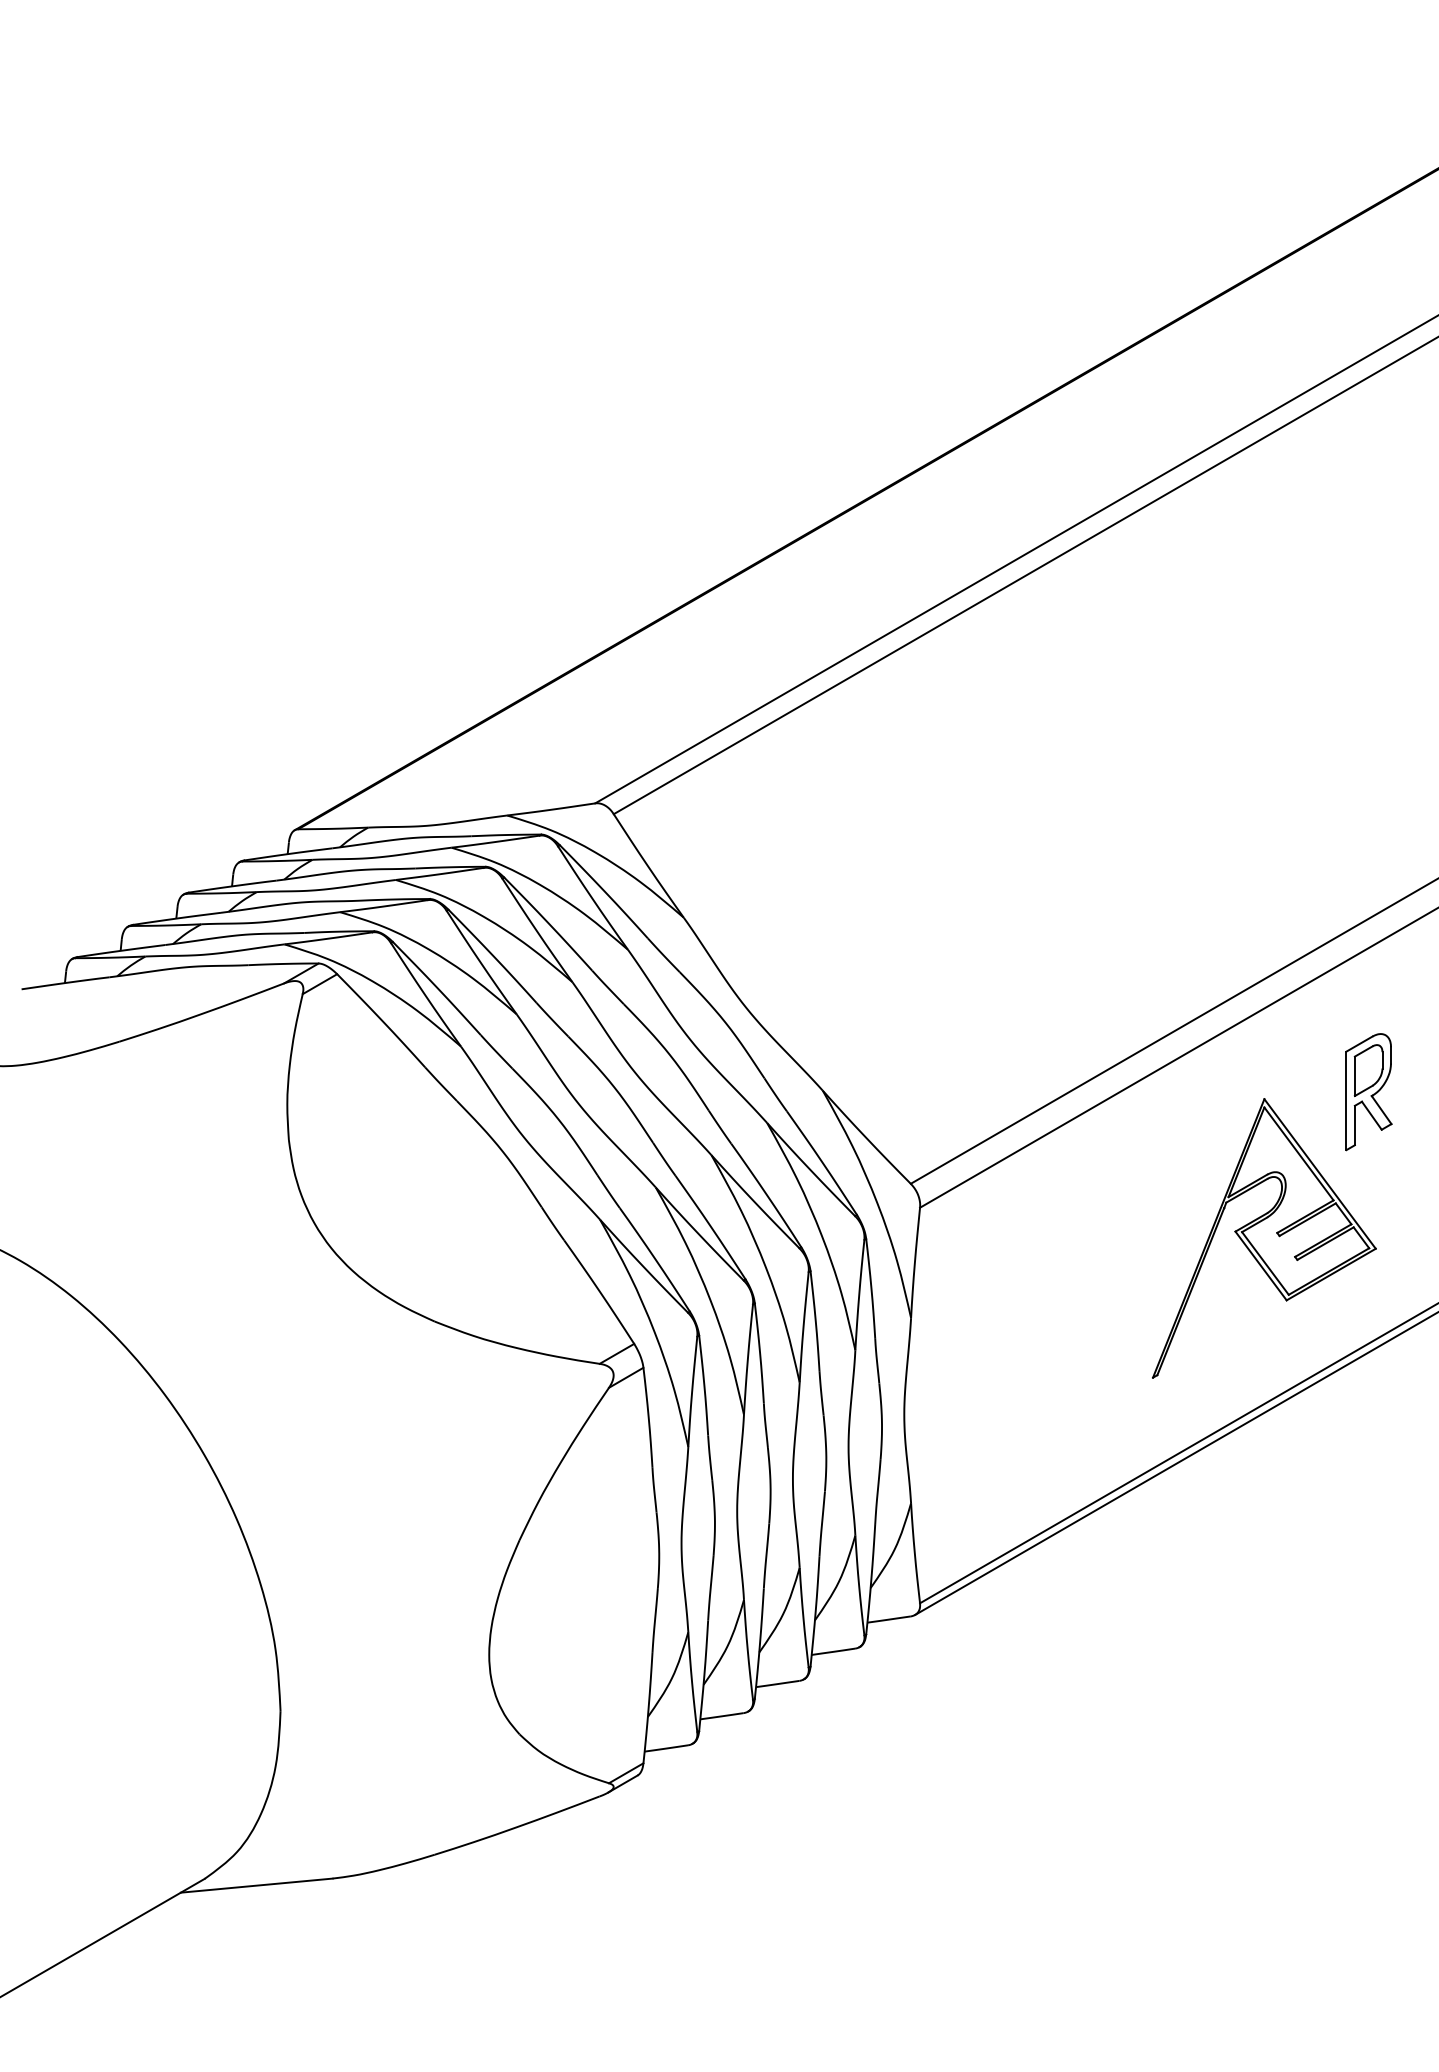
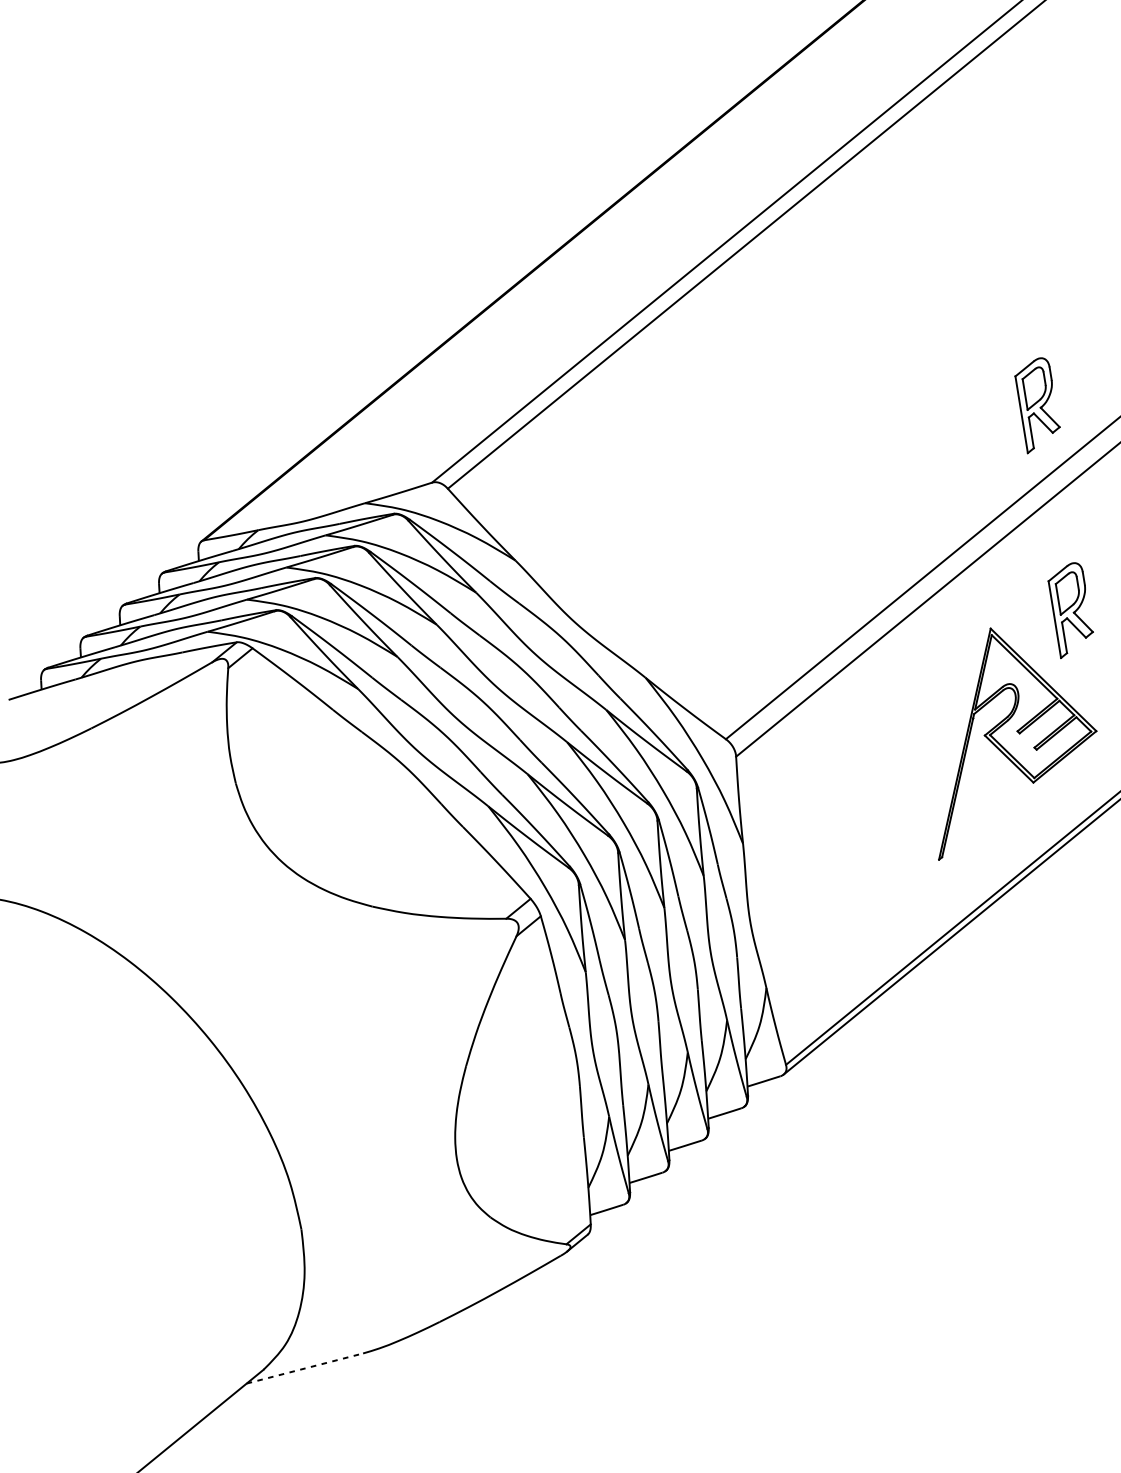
part: (1368, 829) -> (1037, 405), added
line: (257, 1885) -> (305, 1368), solid -> dashed

